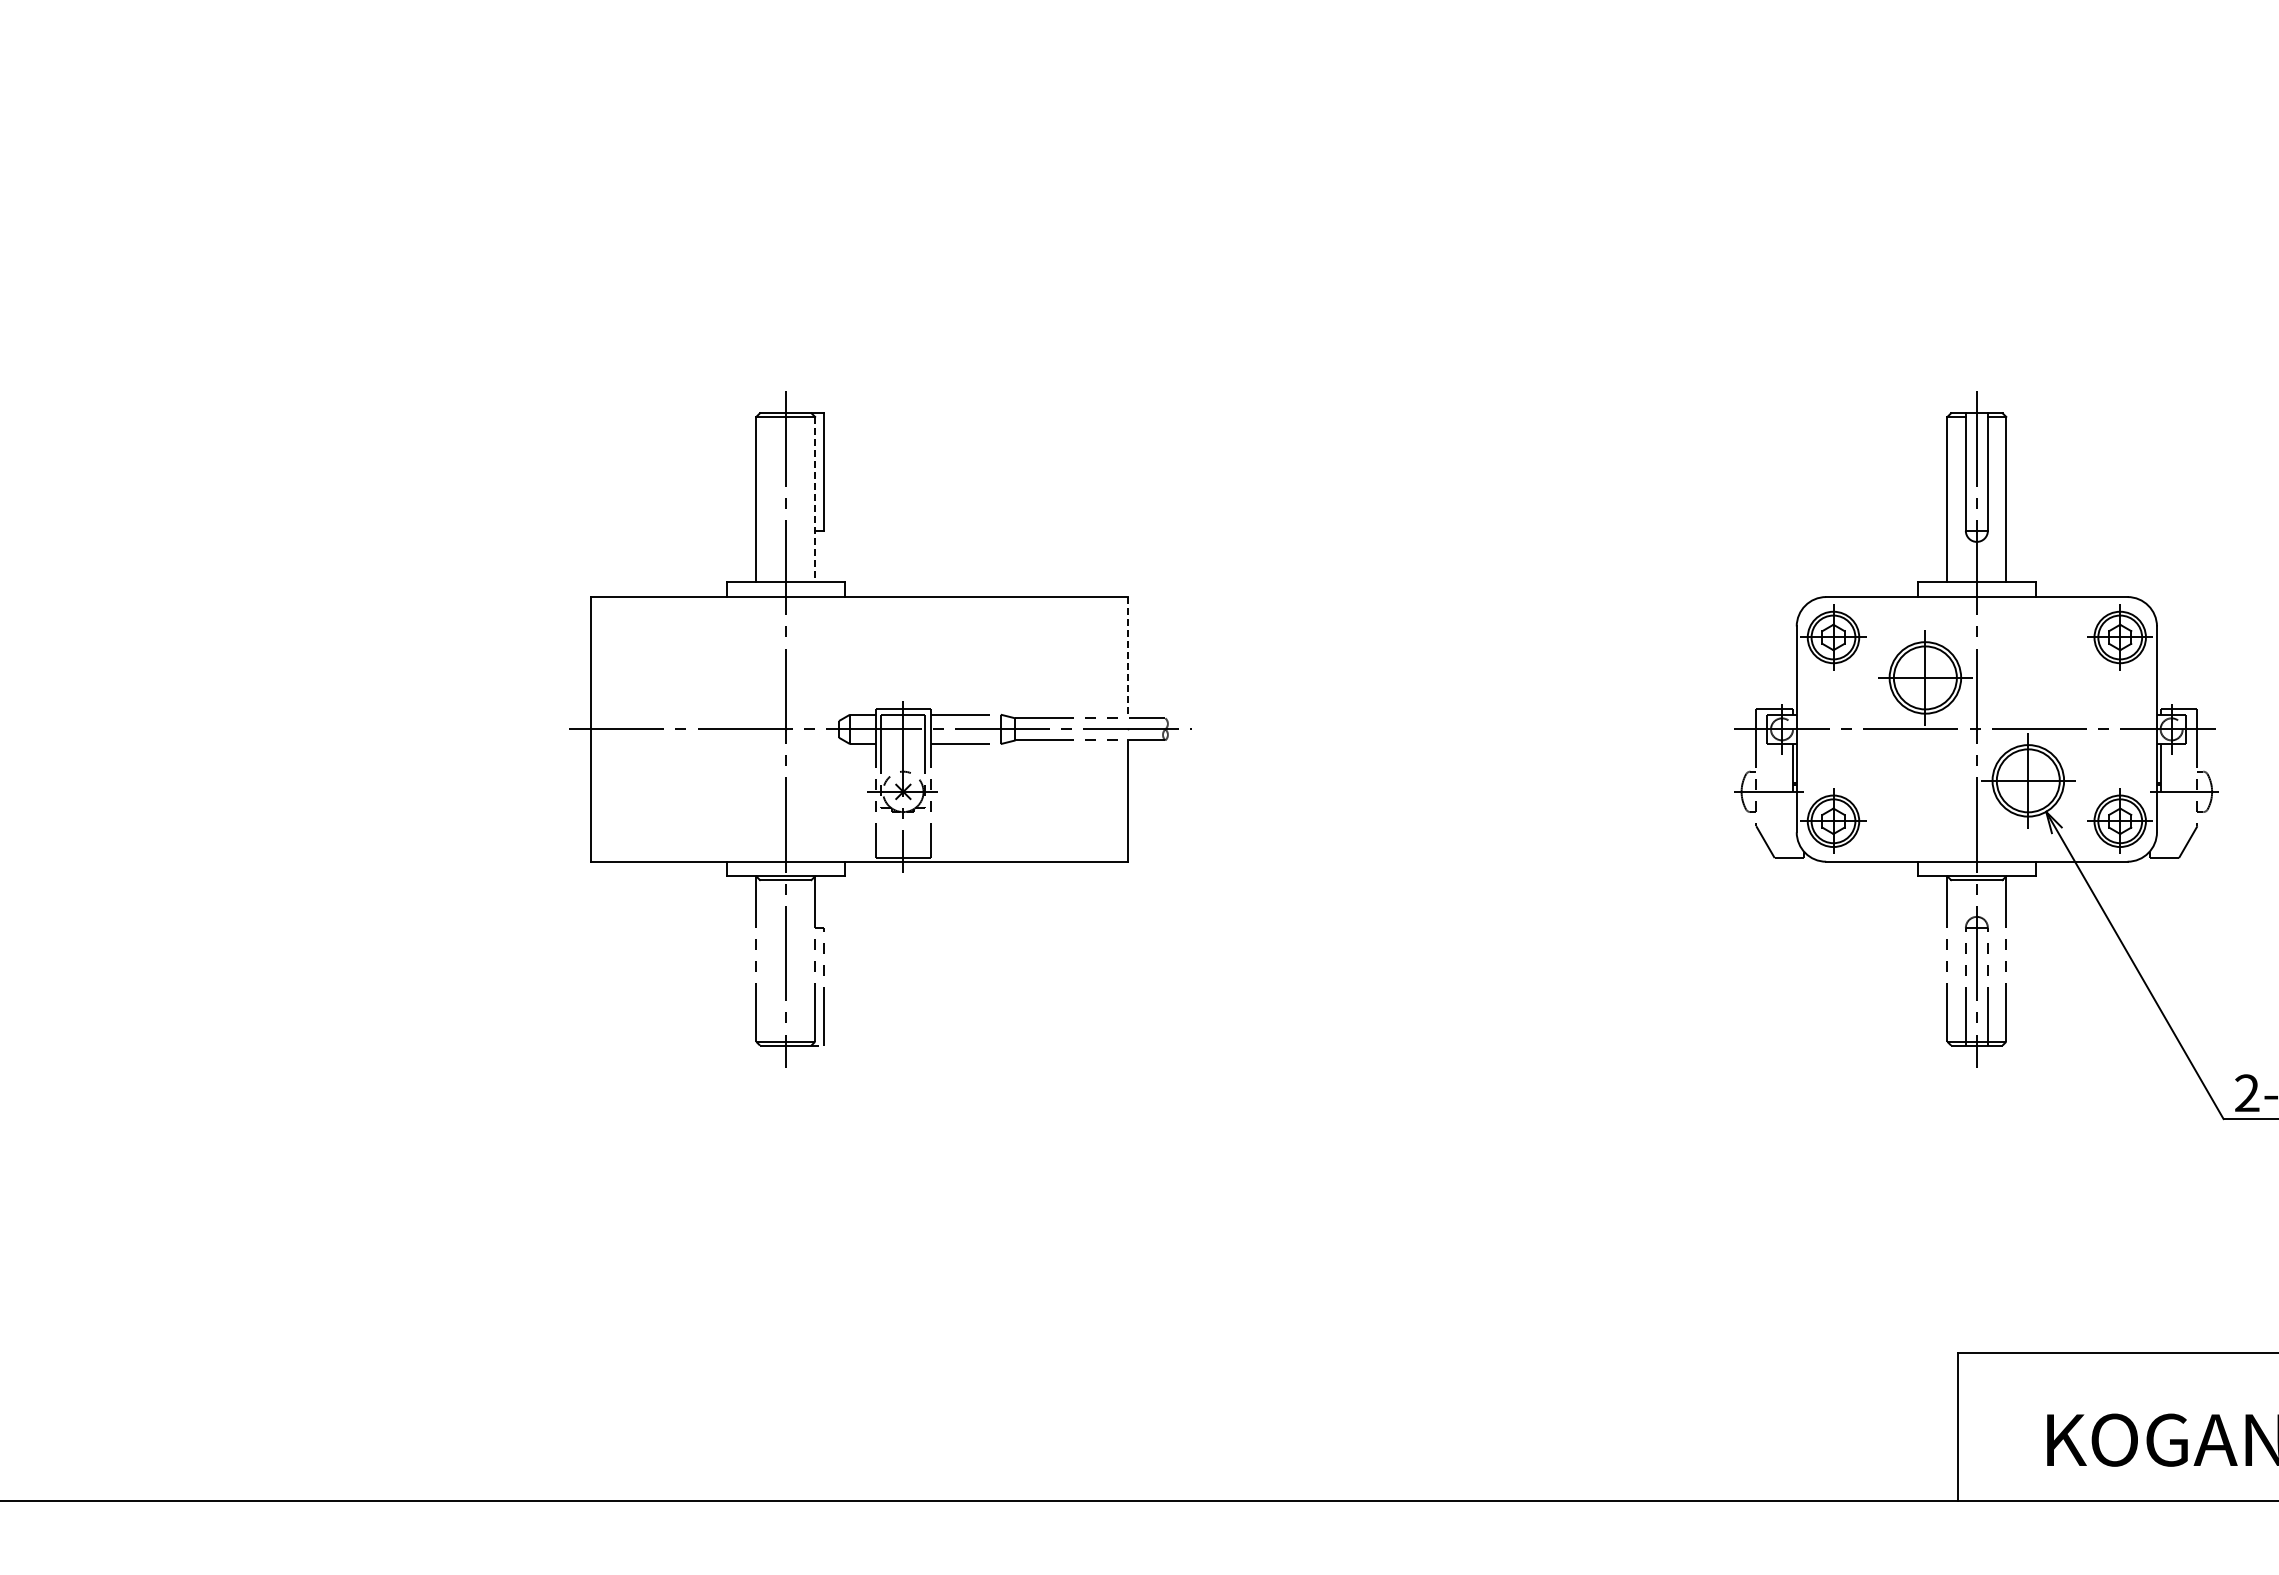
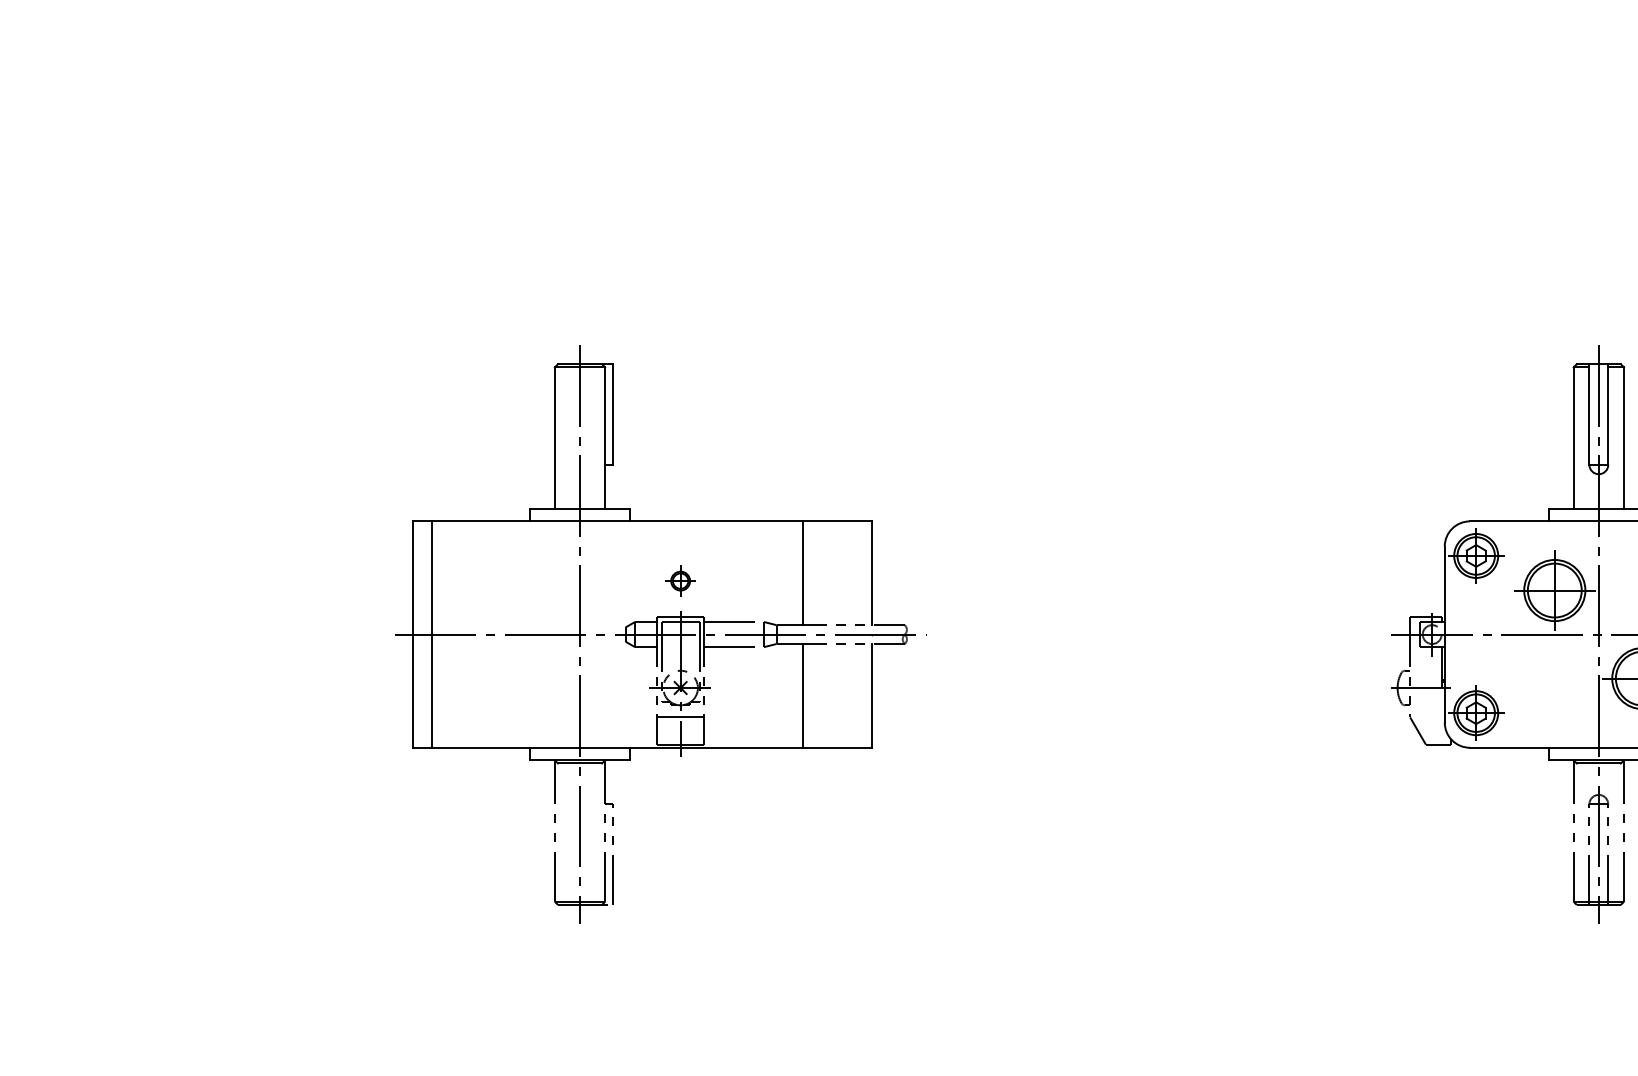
line: (815, 499) -> (605, 437), dashed -> solid
line: (1046, 657) -> (803, 573), added
line: (1127, 657) -> (872, 573), dashed -> solid
part: (903, 666) -> (680, 580), added
line: (612, 729) -> (431, 634), added
line: (1046, 800) -> (803, 695), added
line: (902, 826) -> (679, 717), added

